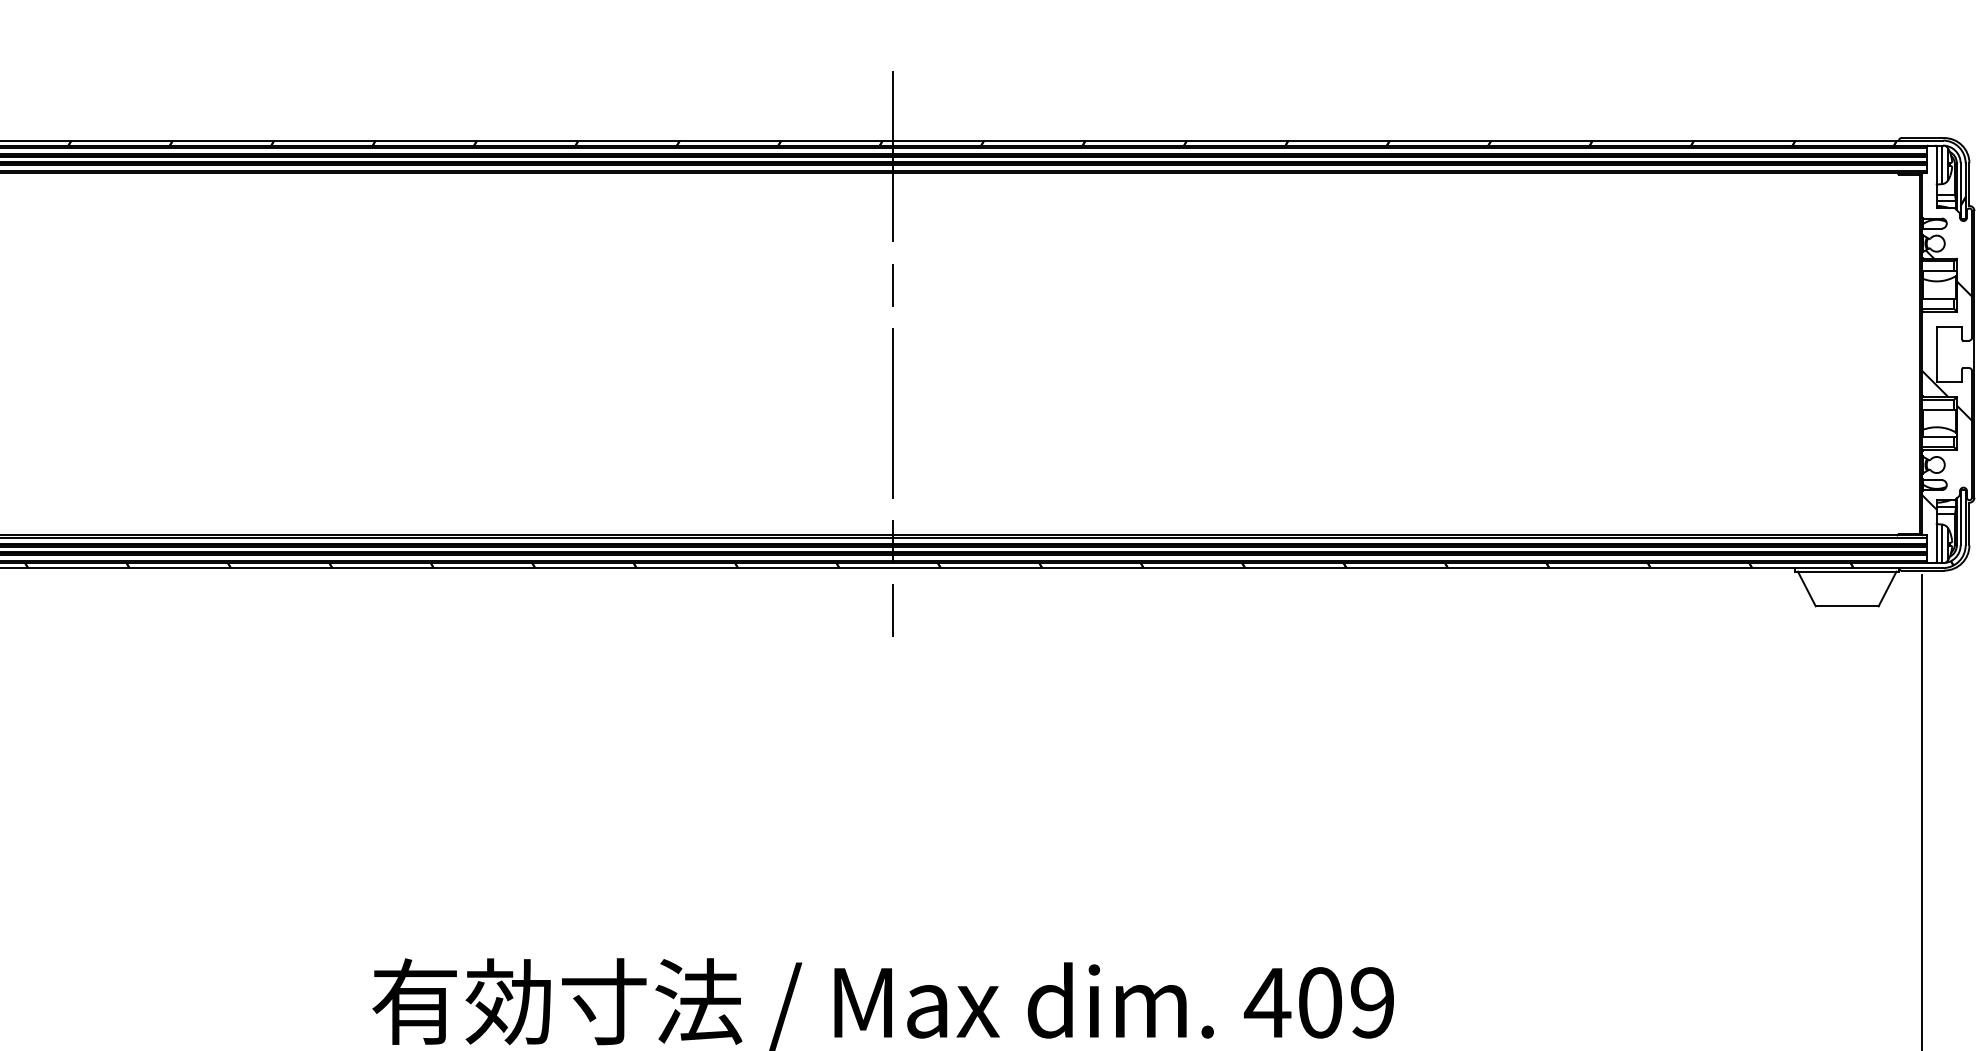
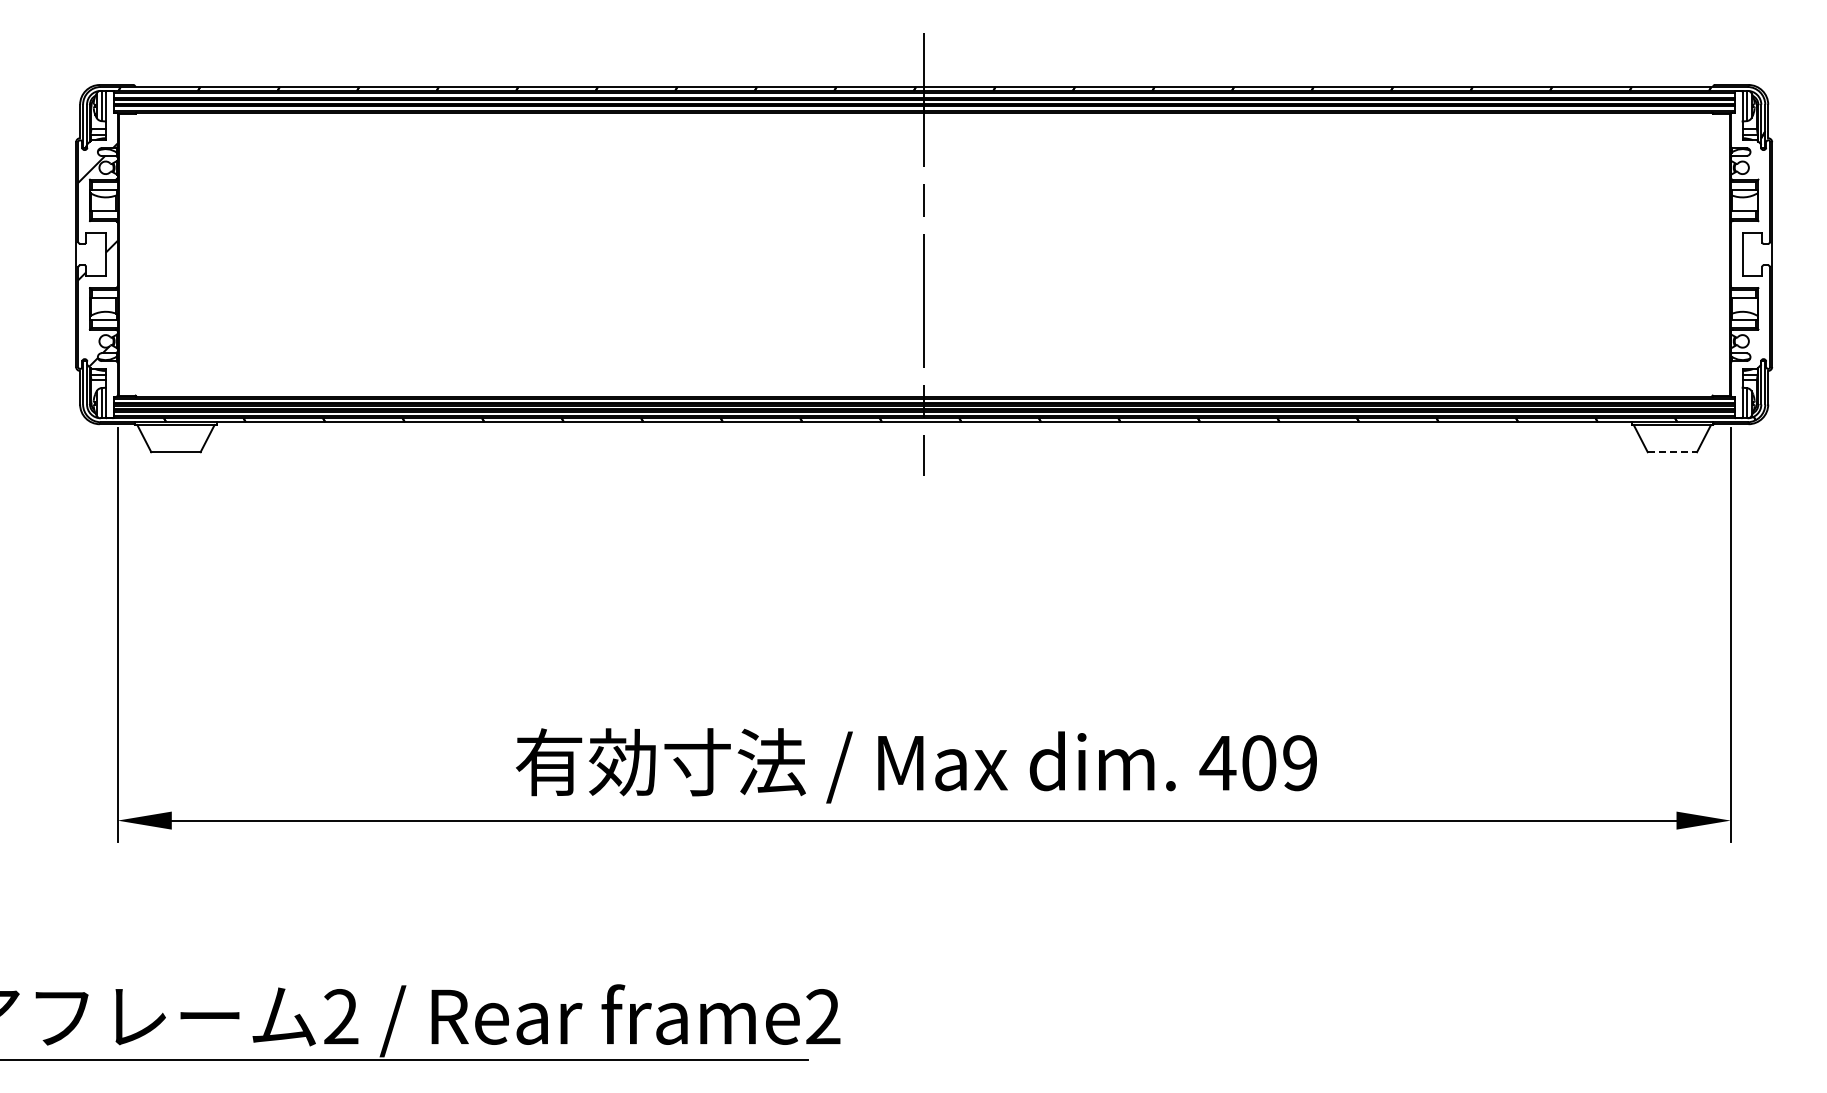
hatch: (1946, 379) -> (1750, 274), removed
line: (1847, 606) -> (1672, 452), solid -> dashed

